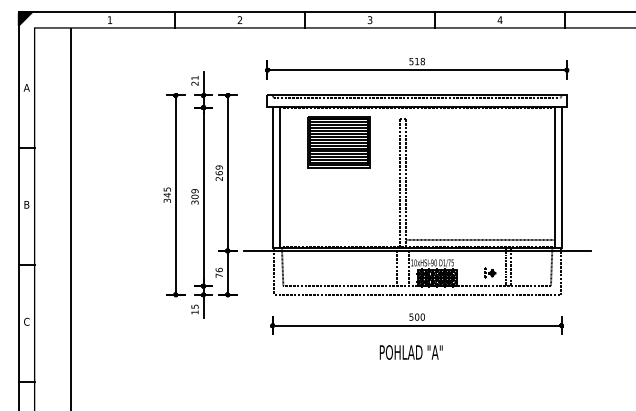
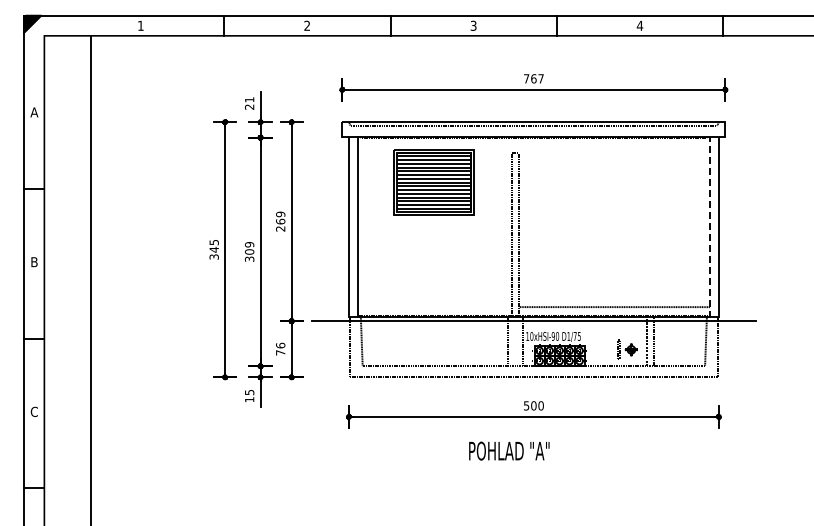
text: (416, 61) -> (533, 78), 518 -> 767
line: (554, 176) -> (709, 226), solid -> dashed
part: (489, 273) -> (626, 349), size x1.4
text: (411, 352) -> (509, 450), moved

